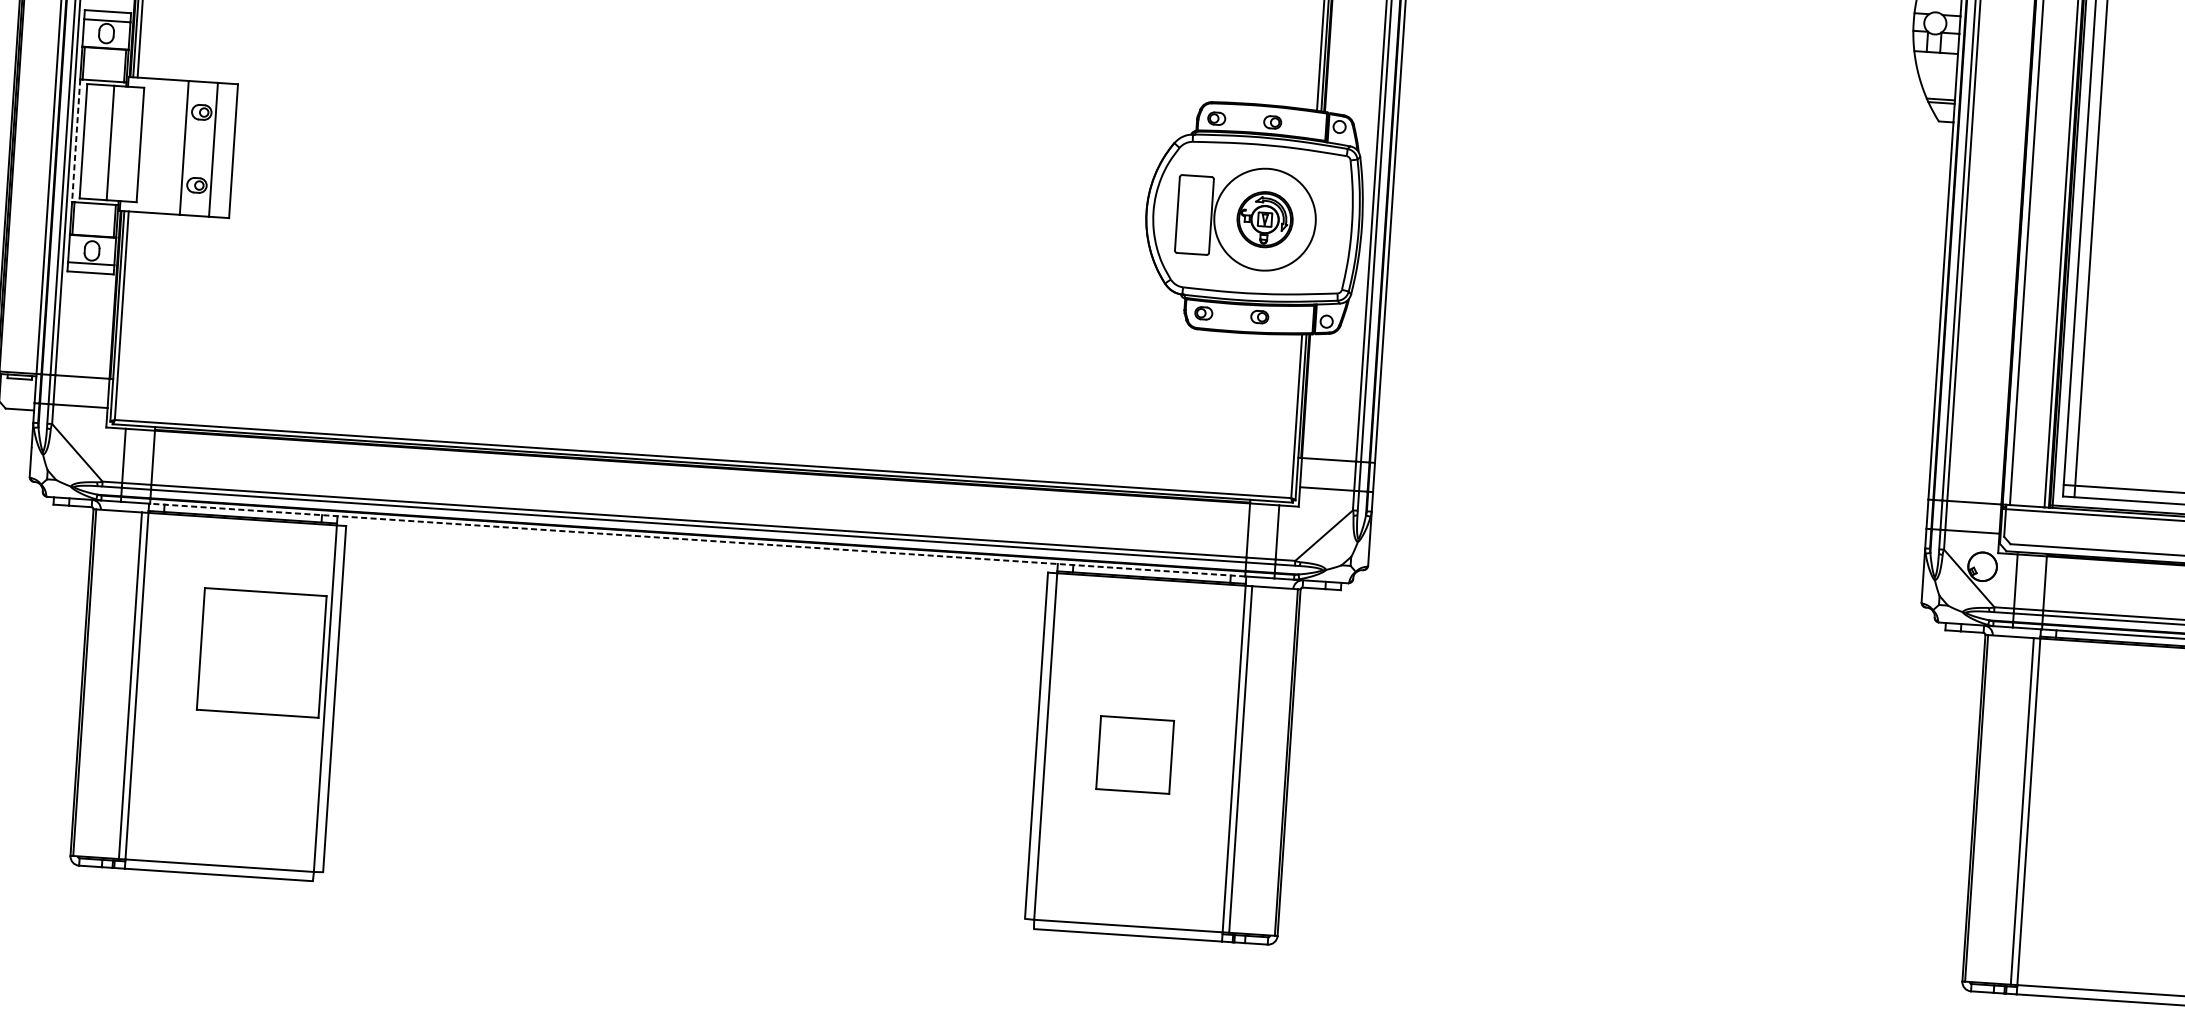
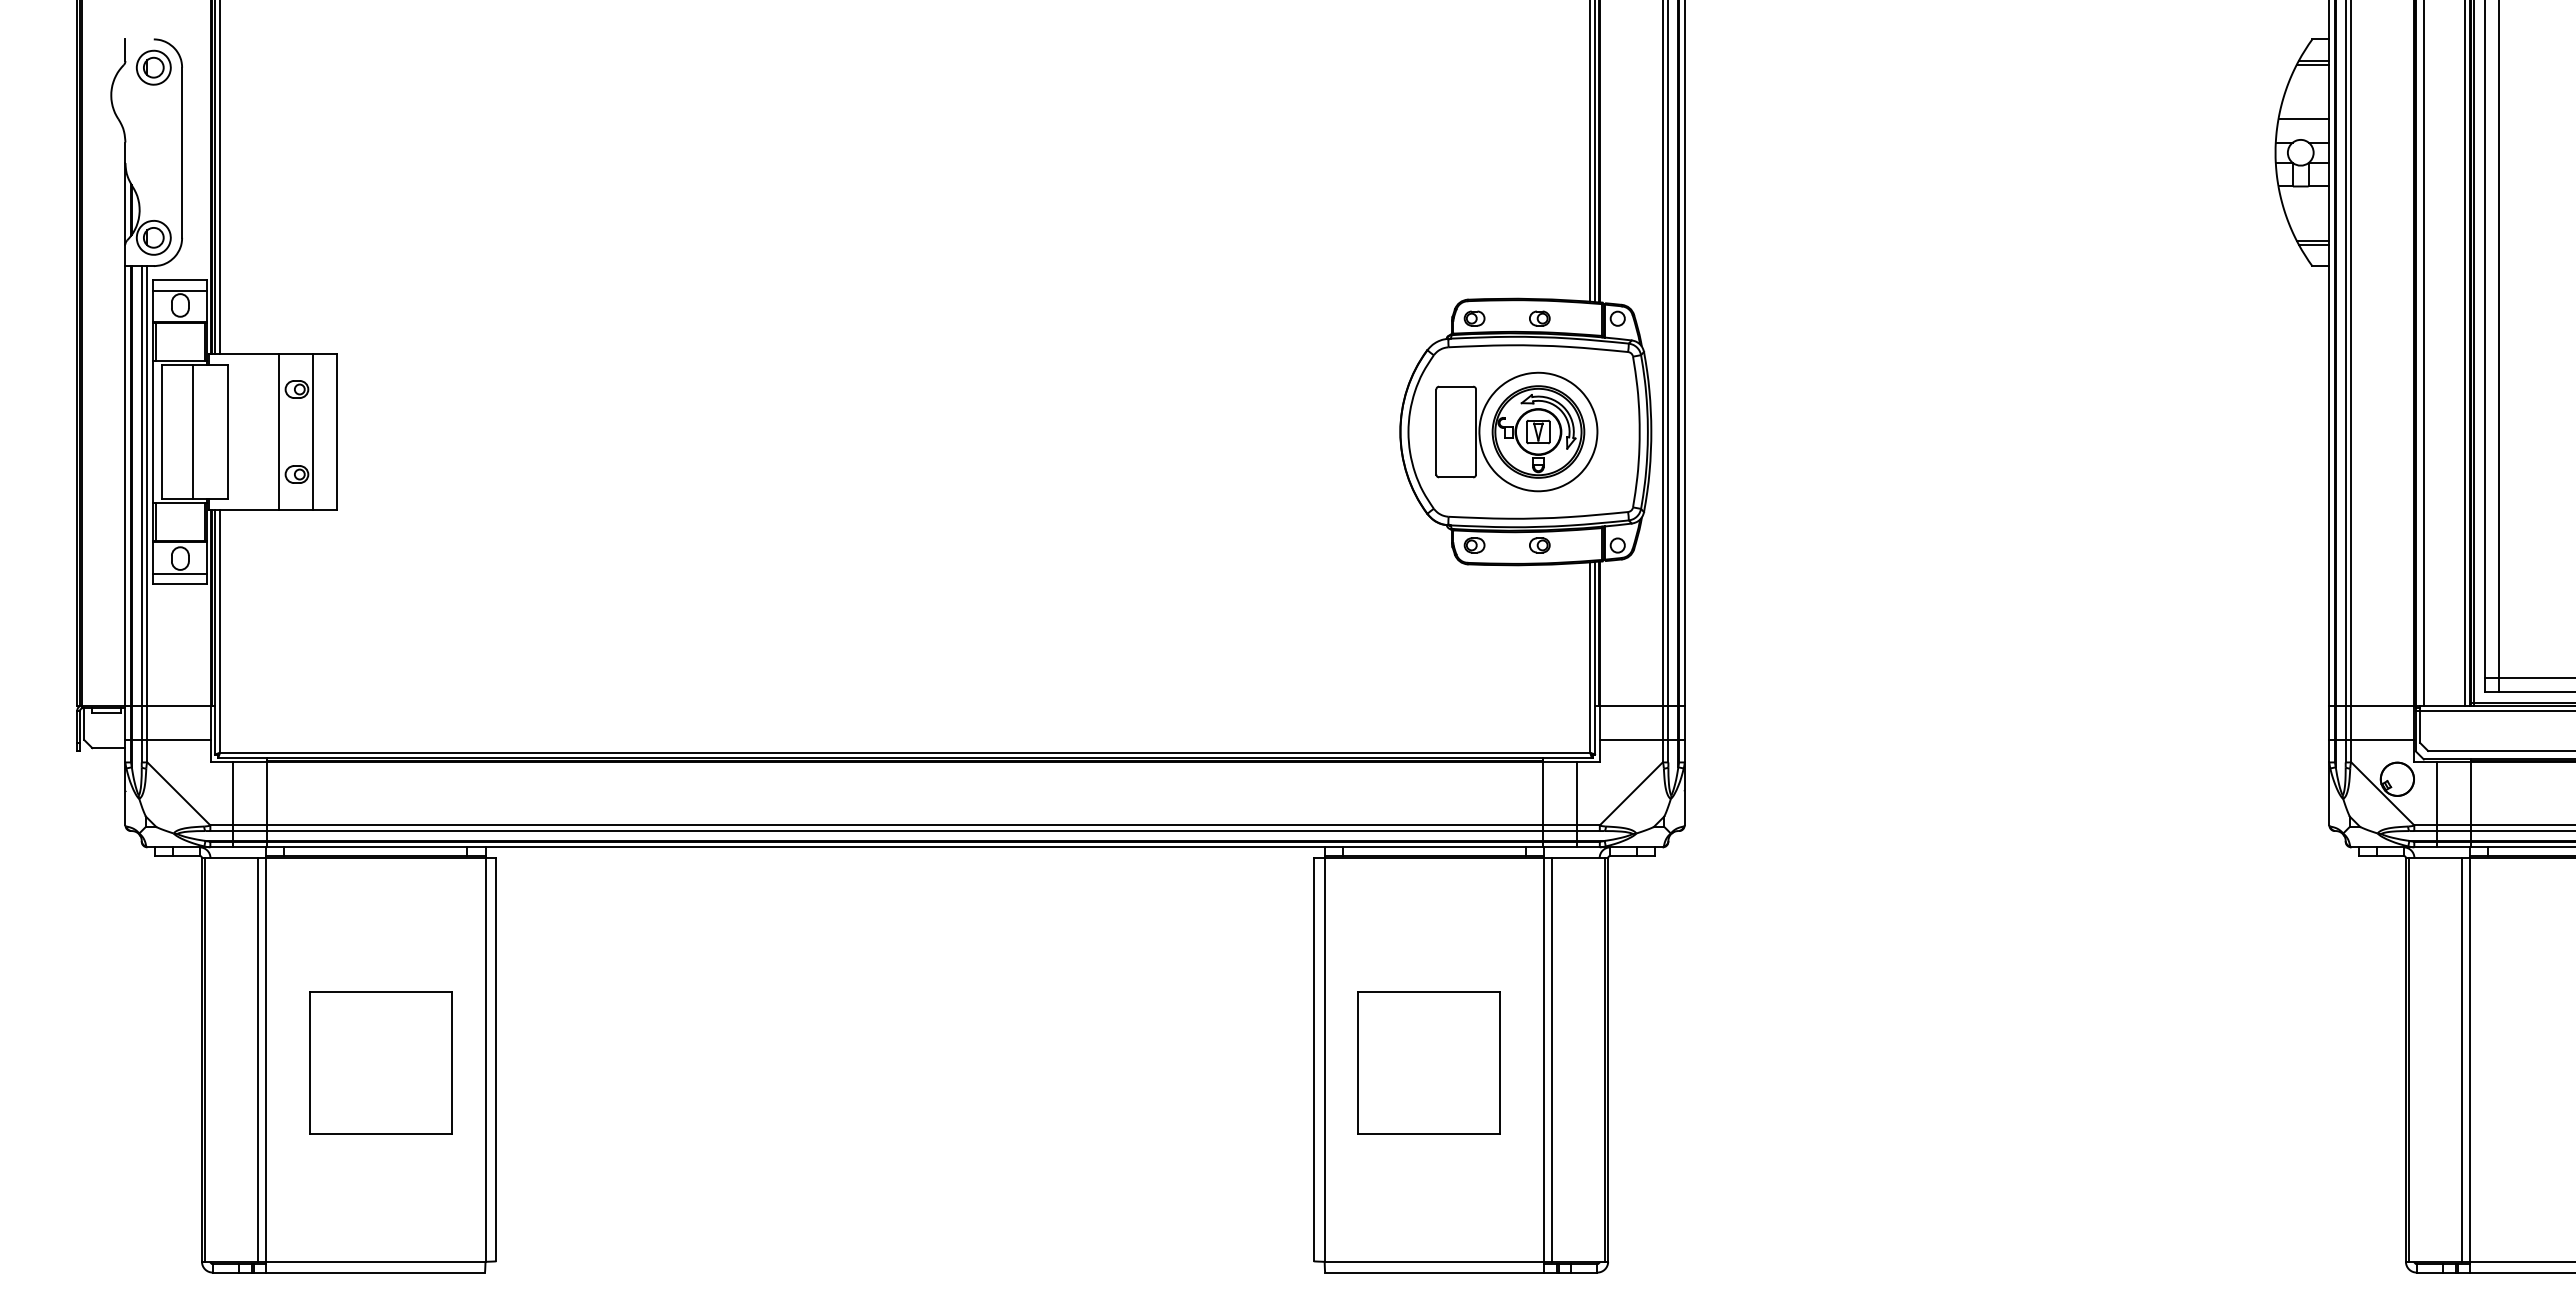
line: (76, 141) -> (153, 432), dashed -> solid
part: (1265, 219) -> (1538, 431), size x1.43
line: (698, 540) -> (905, 847), dashed -> solid
part: (261, 652) -> (380, 1062), moved
part: (1134, 754) -> (1428, 1062), size x1.67

